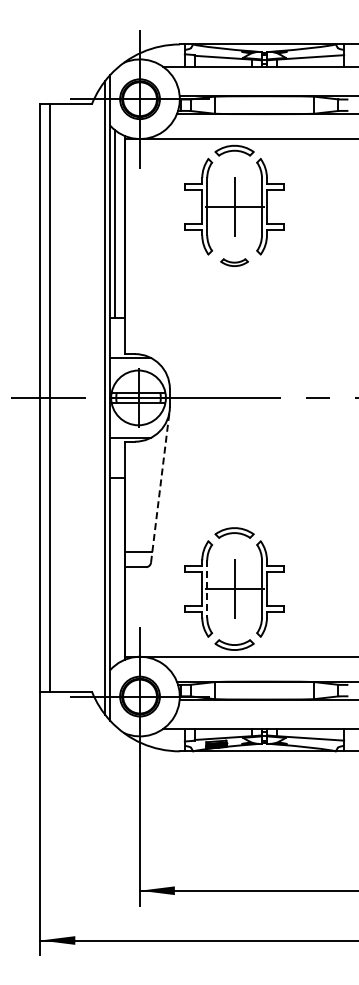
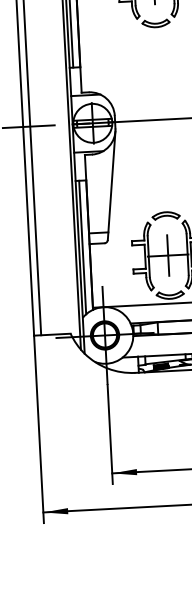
part: (234, 262) -> (155, 23), size x1.43
line: (160, 486) -> (111, 185), dashed -> solid
line: (115, 571) -> (82, 247), added
line: (207, 589) -> (148, 256), dashed -> solid

